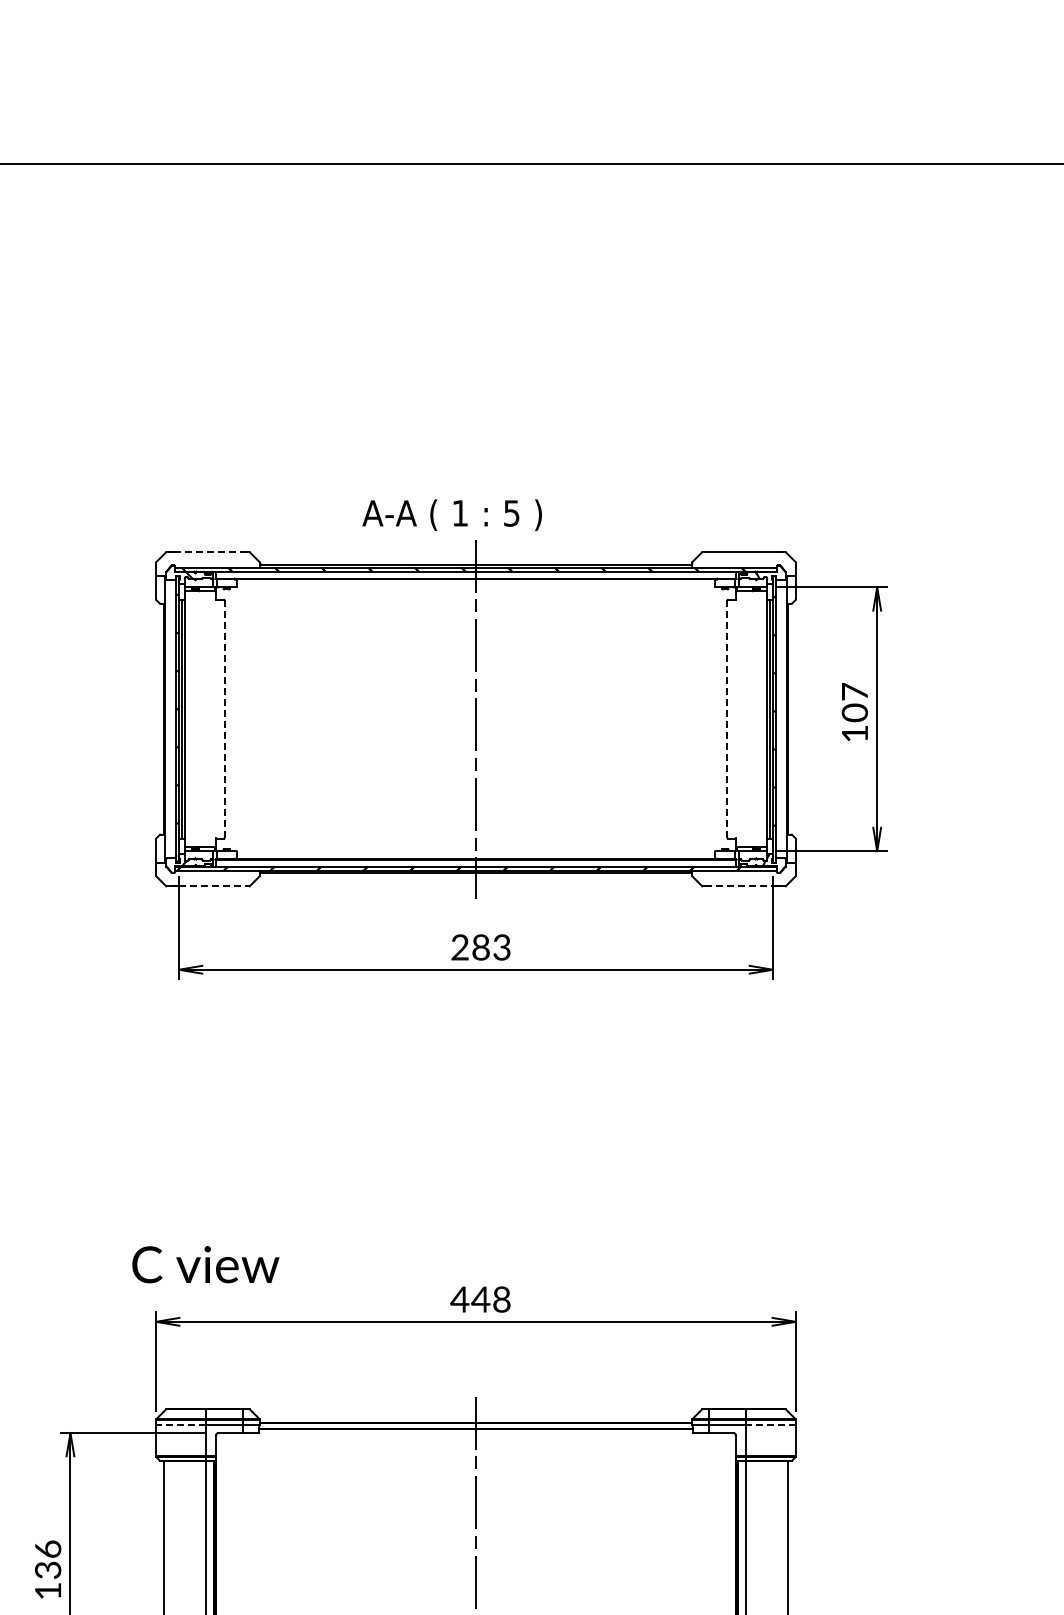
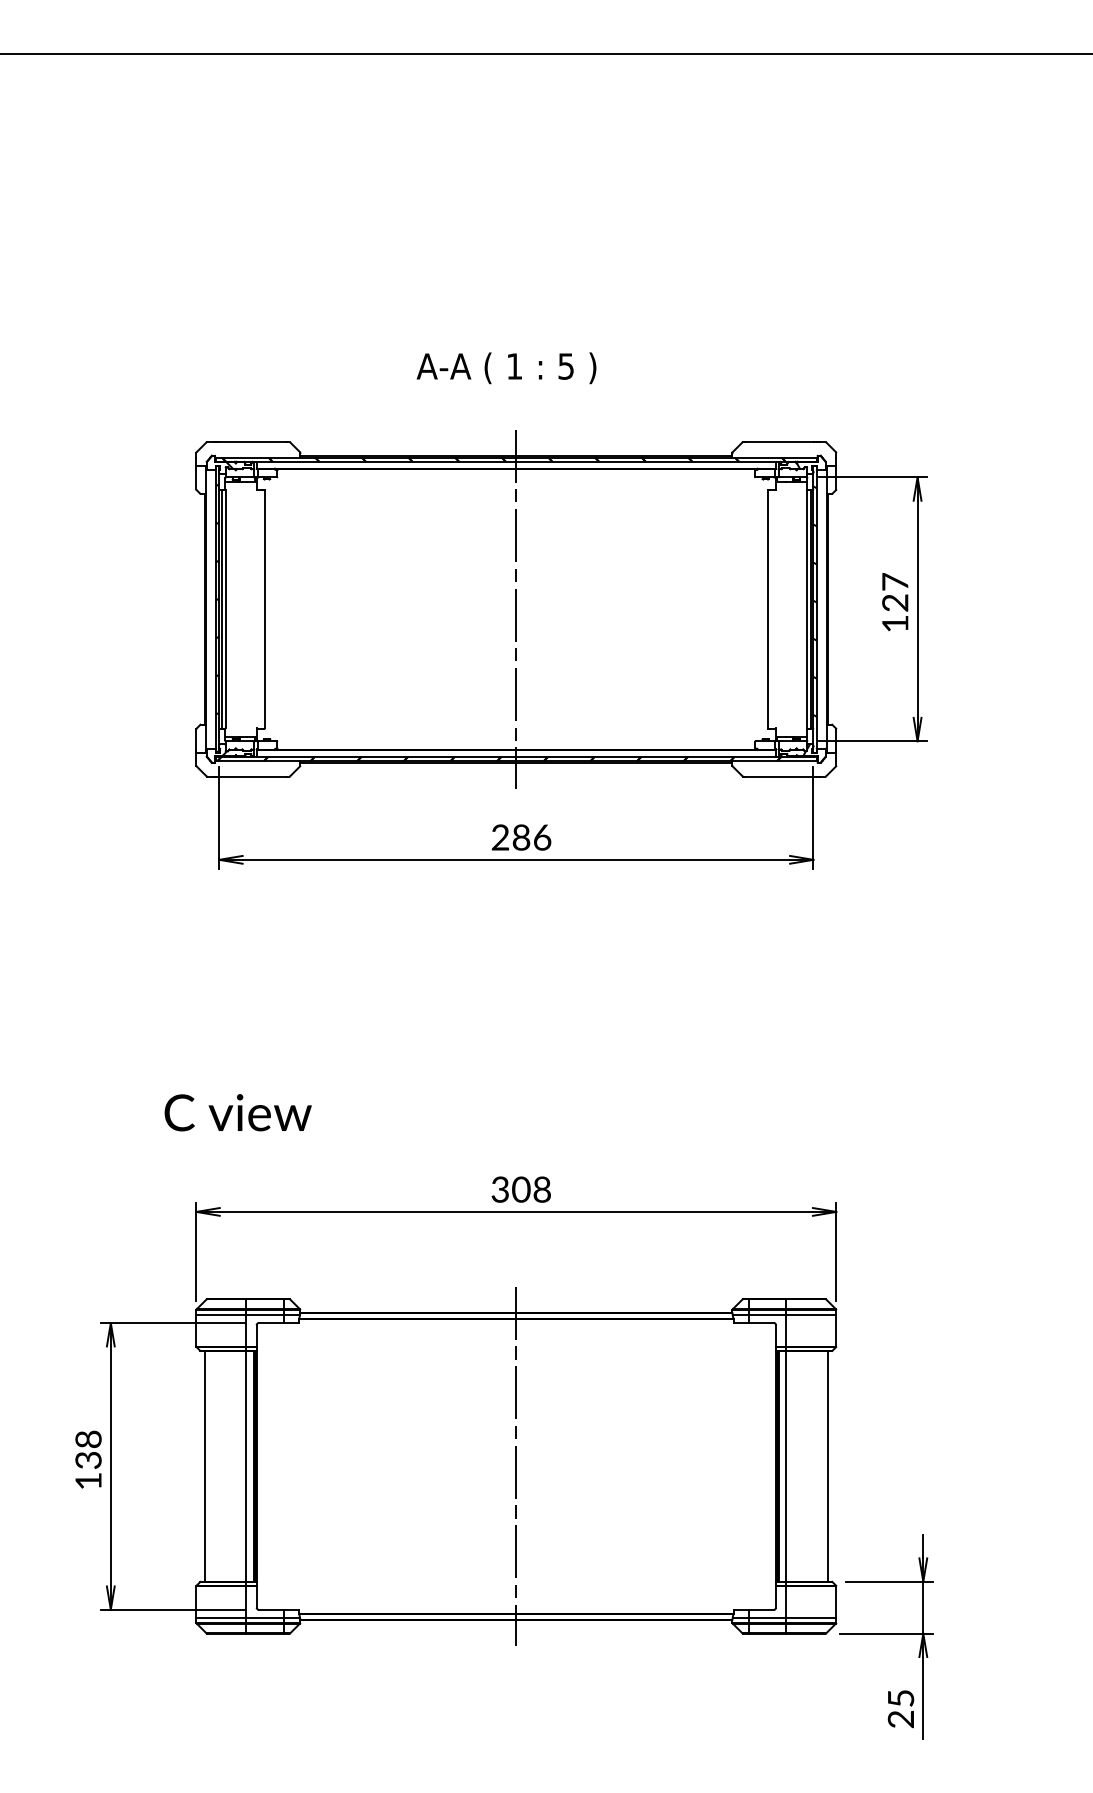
text: (452, 515) -> (506, 368), moved
line: (212, 552) -> (252, 442), dashed -> solid
text: (855, 712) -> (895, 602), 107 -> 127
line: (224, 719) -> (264, 609), dashed -> solid
line: (727, 719) -> (767, 609), dashed -> solid
line: (213, 886) -> (253, 776), dashed -> solid
line: (740, 886) -> (780, 776), dashed -> solid
text: (502, 947) -> (542, 837), 283 -> 286
text: (205, 1264) -> (237, 1112), moved
text: (470, 1299) -> (510, 1189), 448 -> 308
line: (181, 1424) -> (221, 1314), dashed -> solid
line: (771, 1424) -> (811, 1314), dashed -> solid
text: (48, 1549) -> (88, 1439), 136 -> 138

